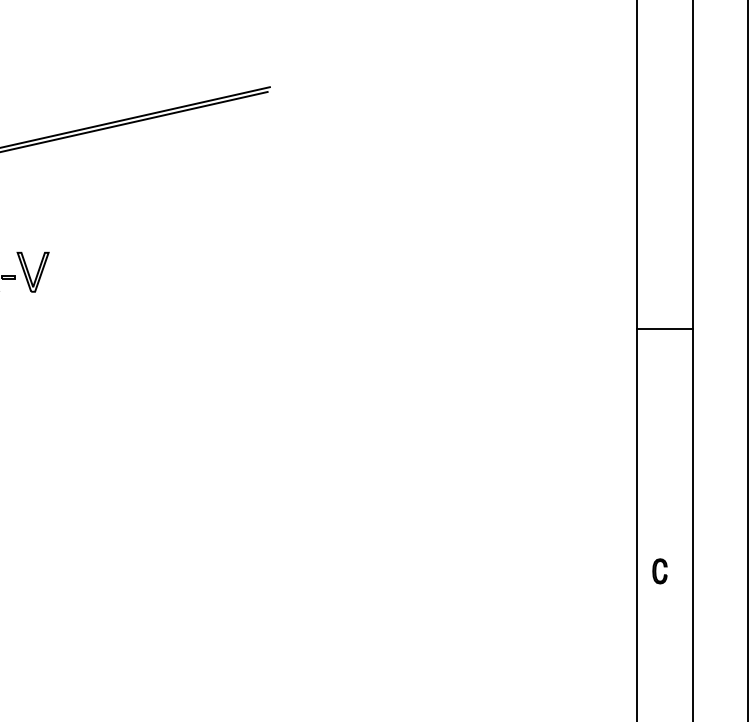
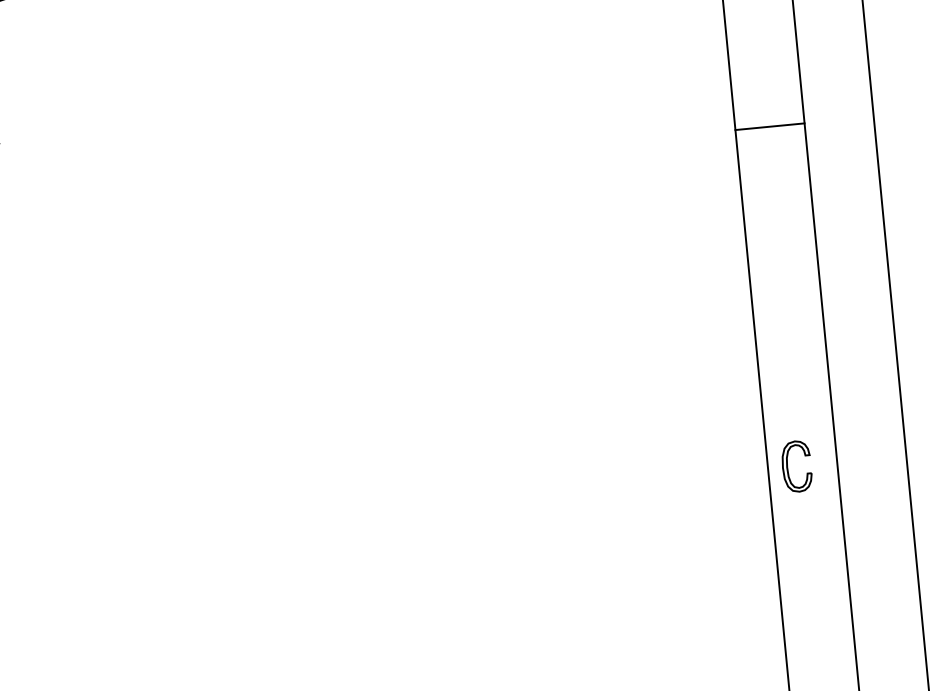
line: (664, 329) -> (769, 127), moved
part: (659, 571) -> (796, 466), size x1.67

